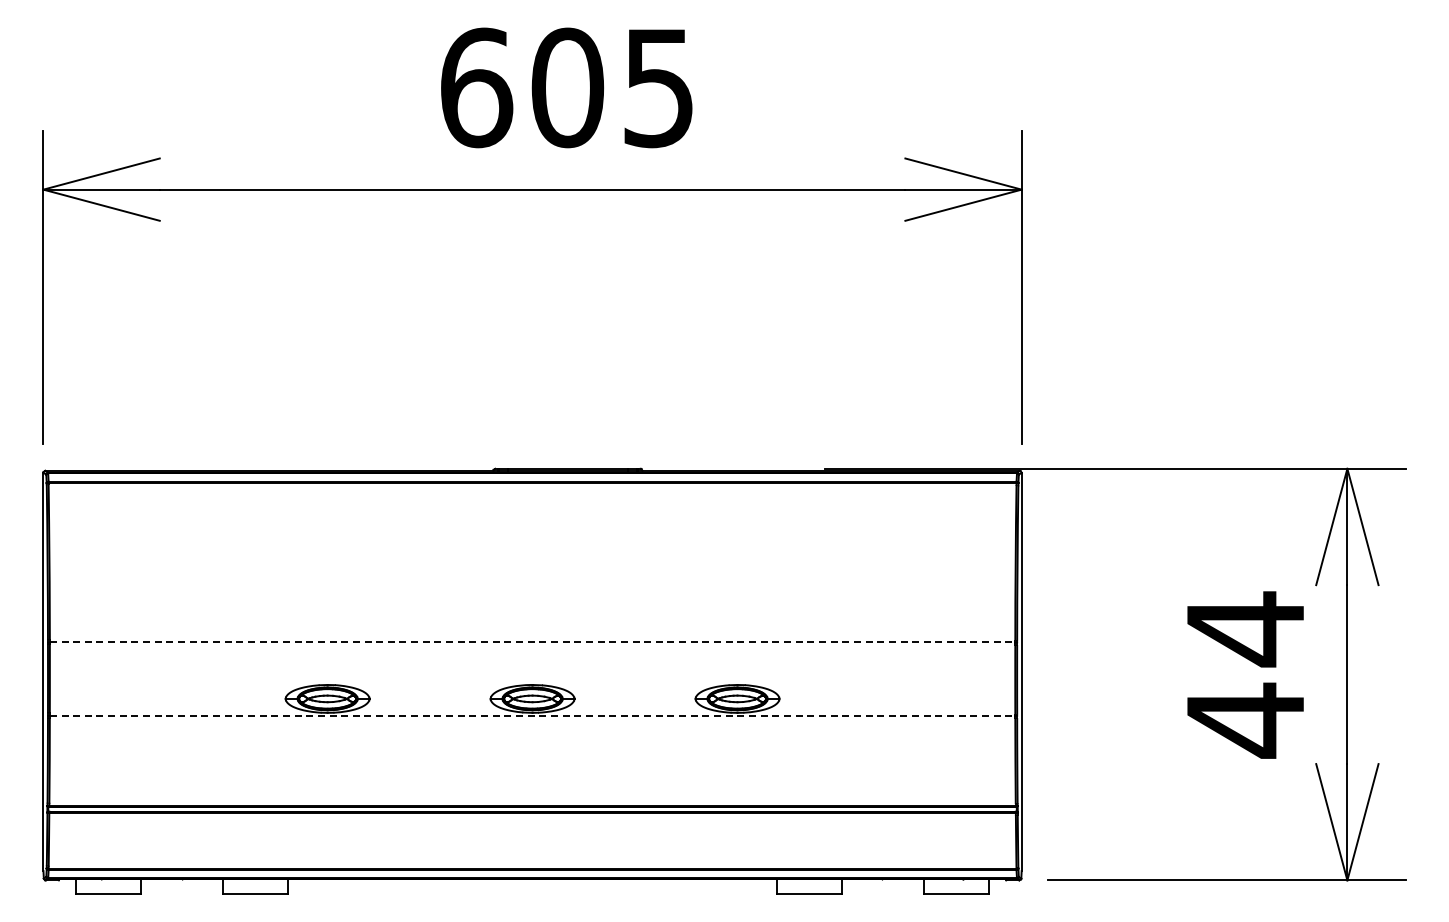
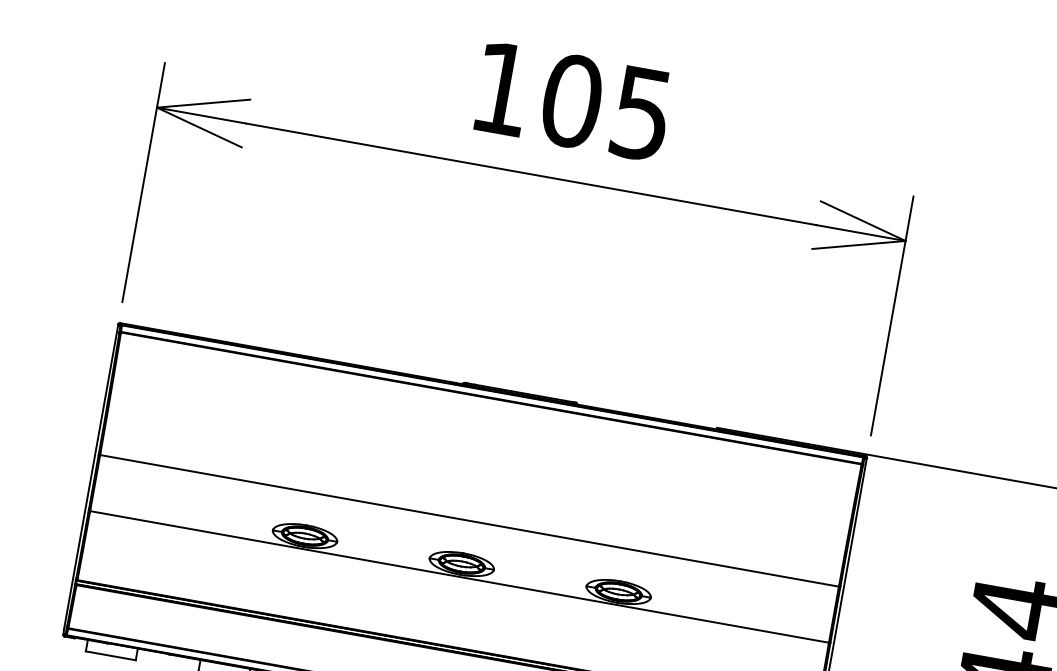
text: (477, 87) -> (503, 88), 605 -> 105
line: (532, 642) -> (469, 520), dashed -> solid
line: (532, 715) -> (459, 576), dashed -> solid

